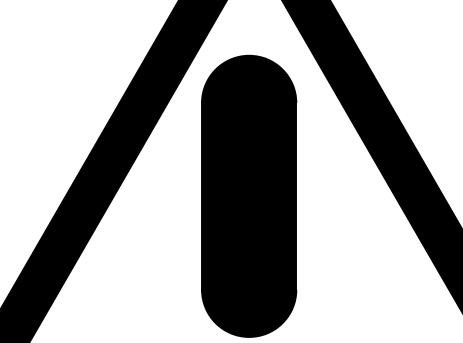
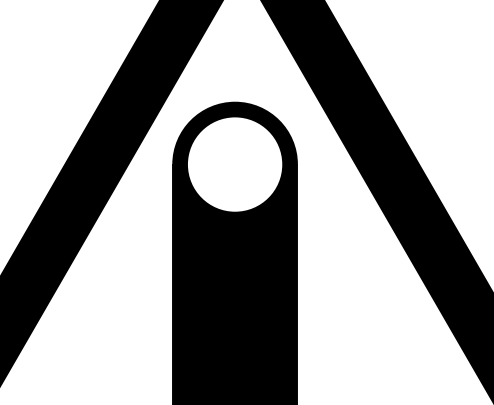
fill: (248, 102) -> (234, 163), removed

